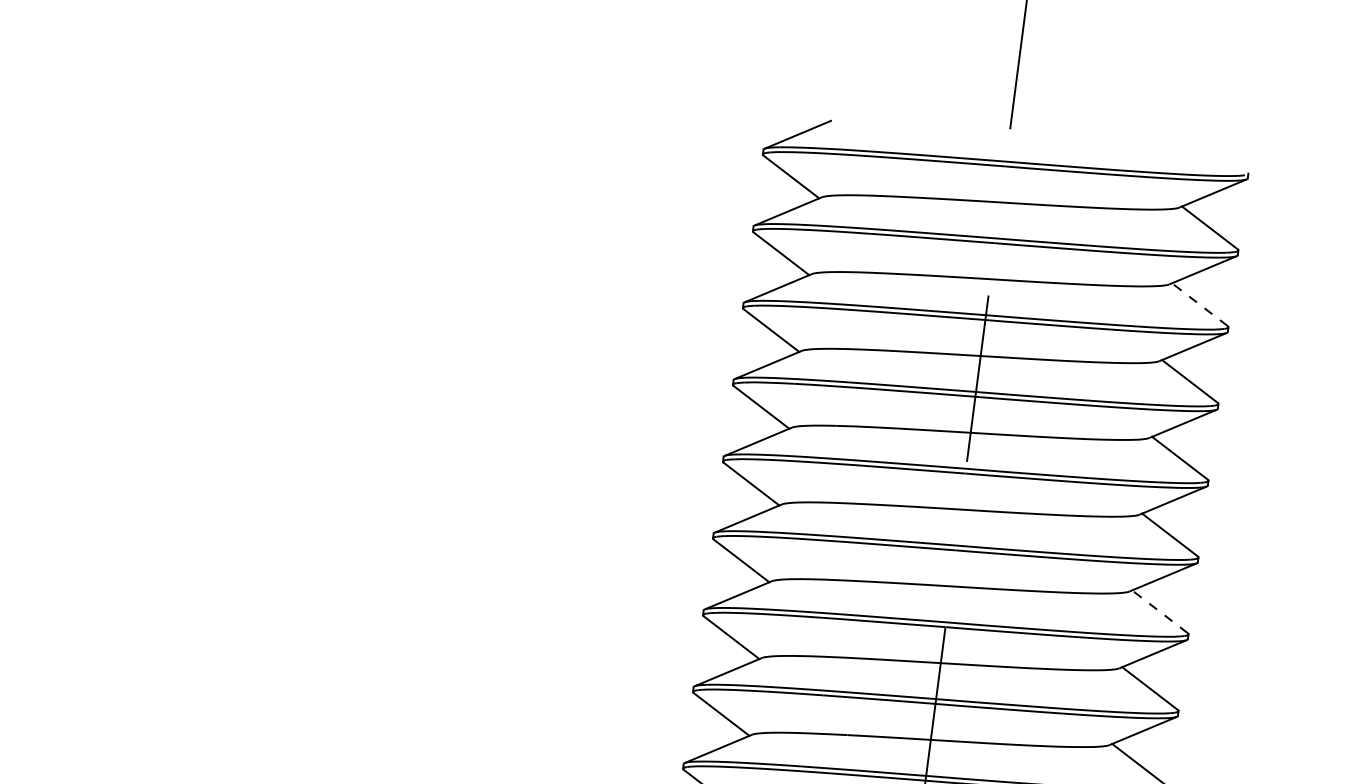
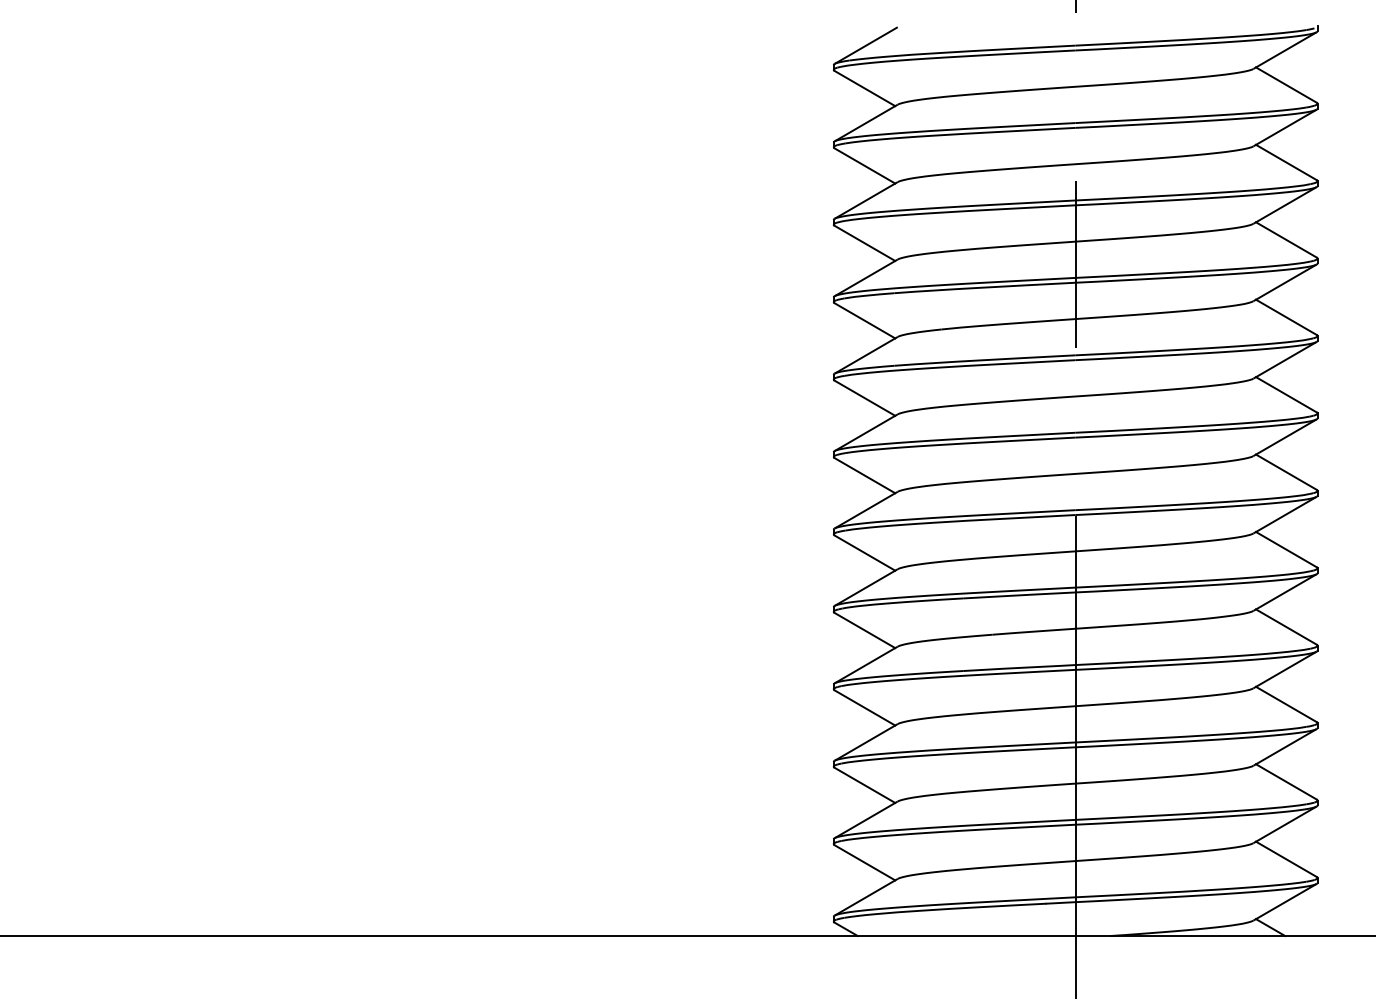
line: (1199, 304) -> (1285, 162), dashed -> solid
line: (1159, 610) -> (1285, 471), dashed -> solid

